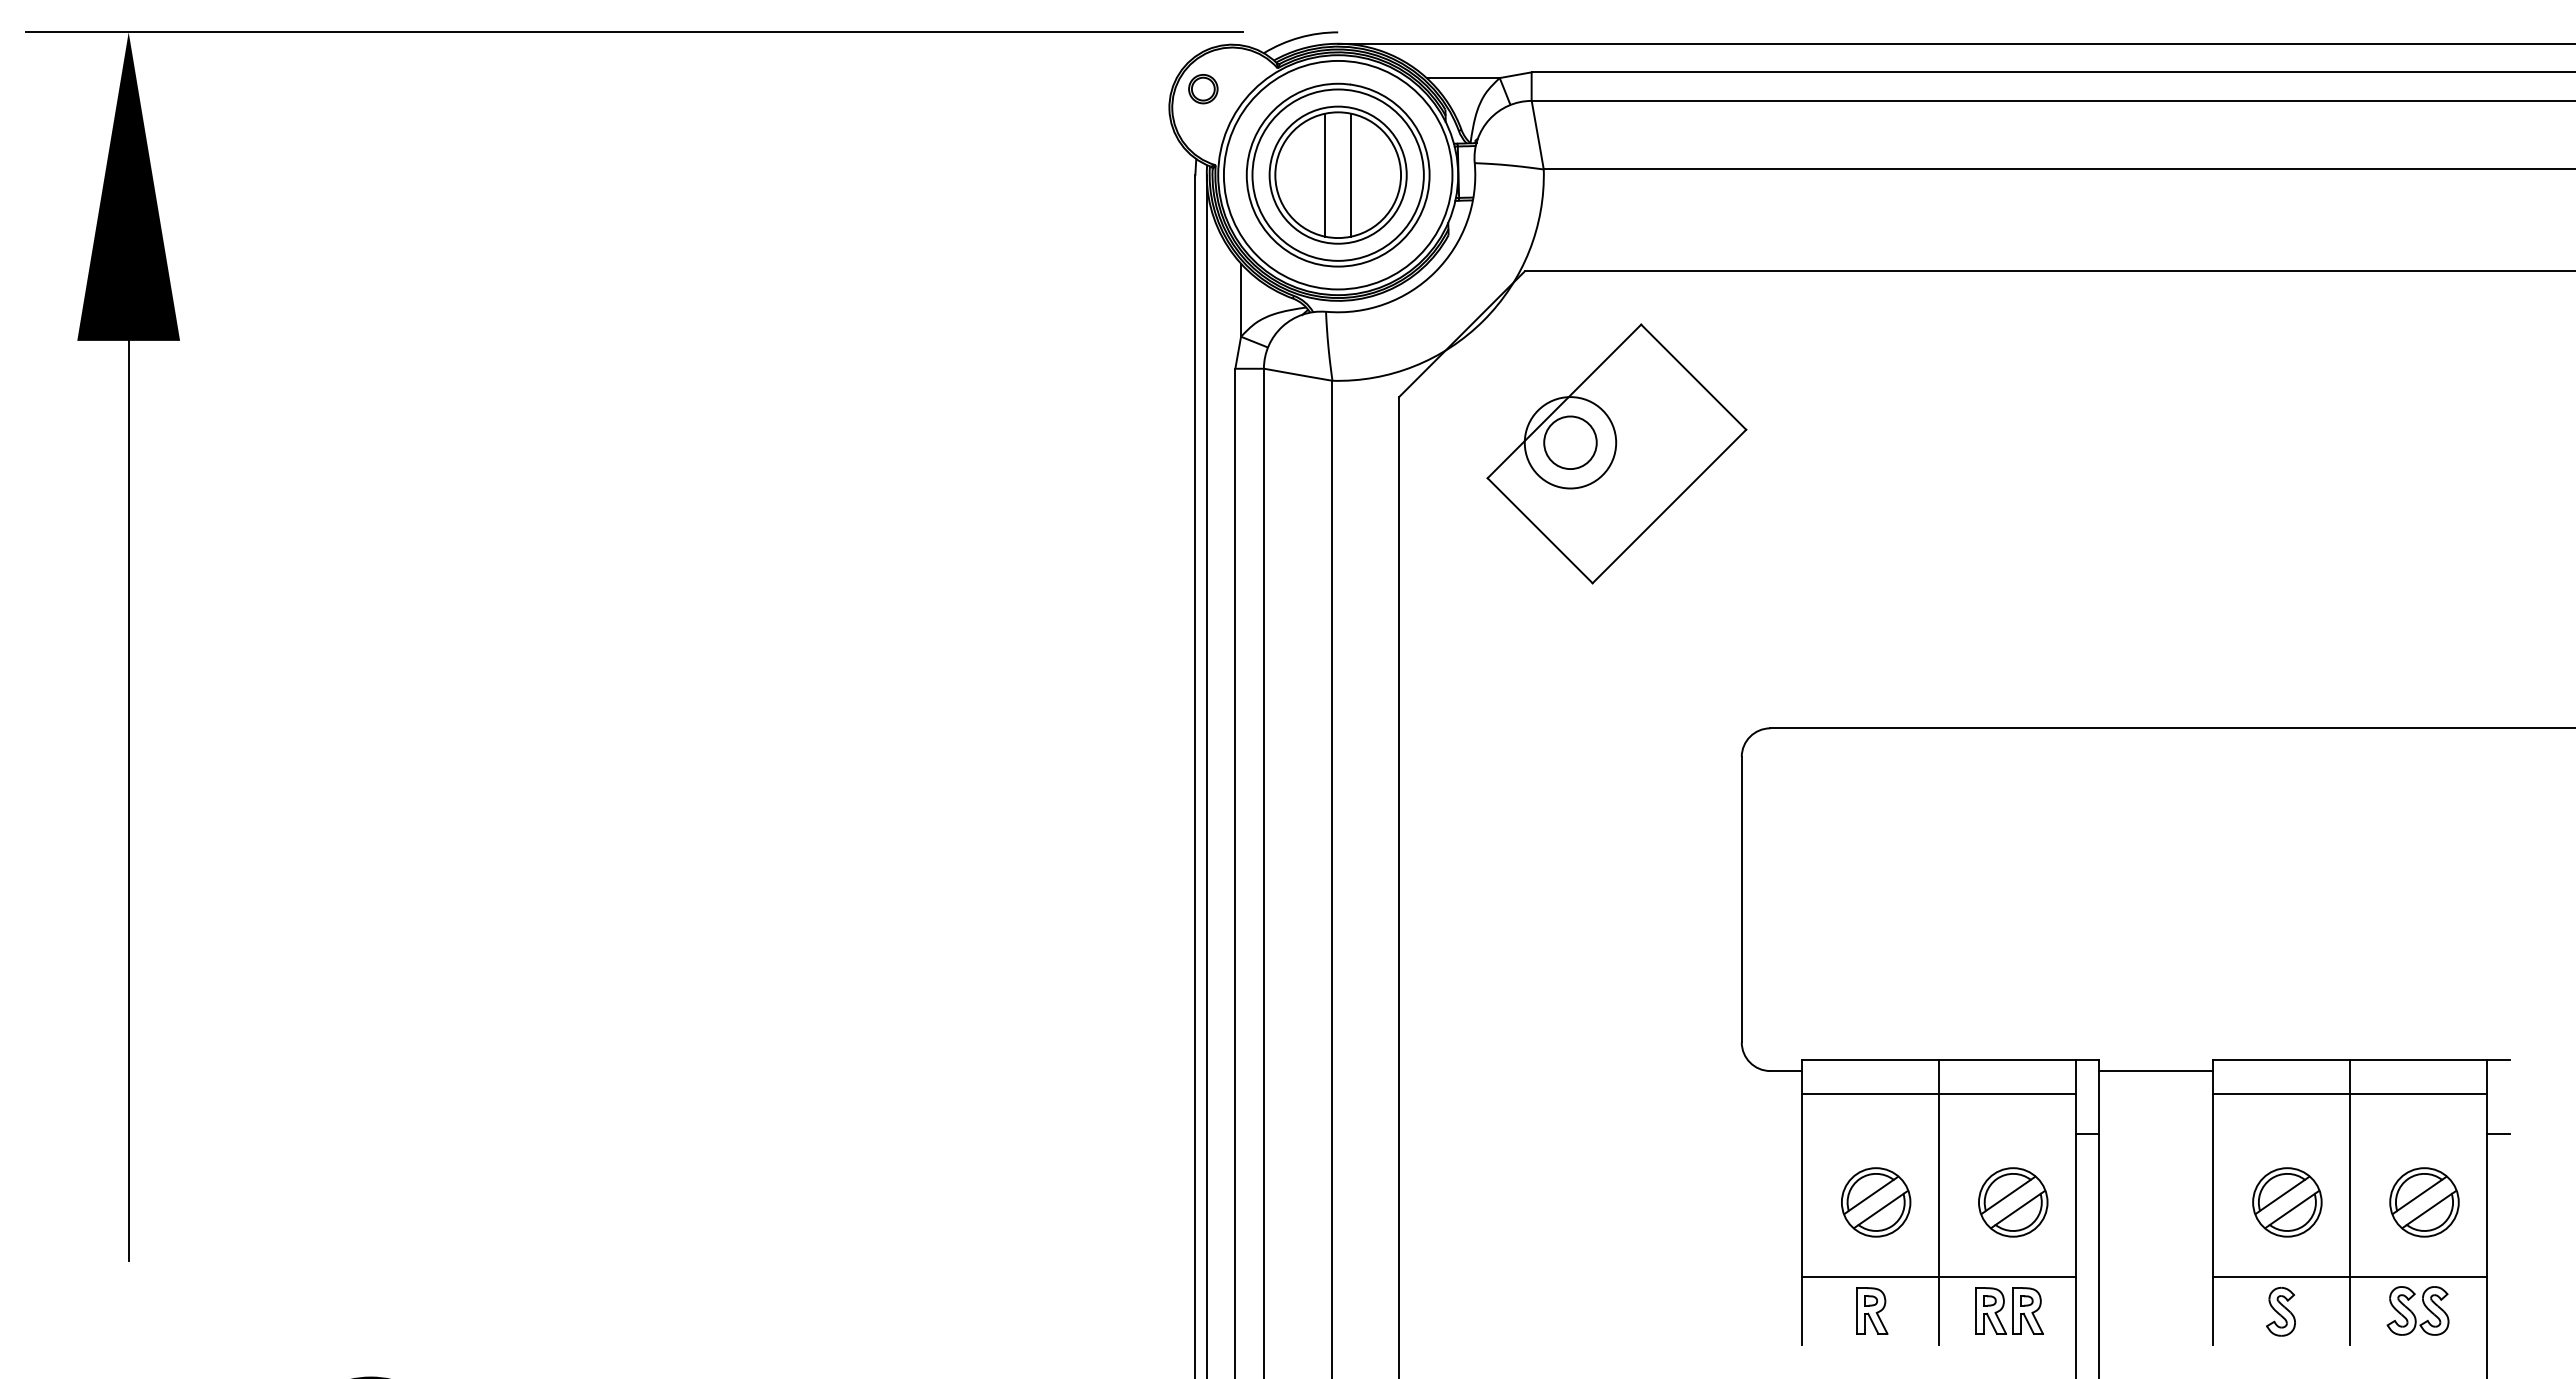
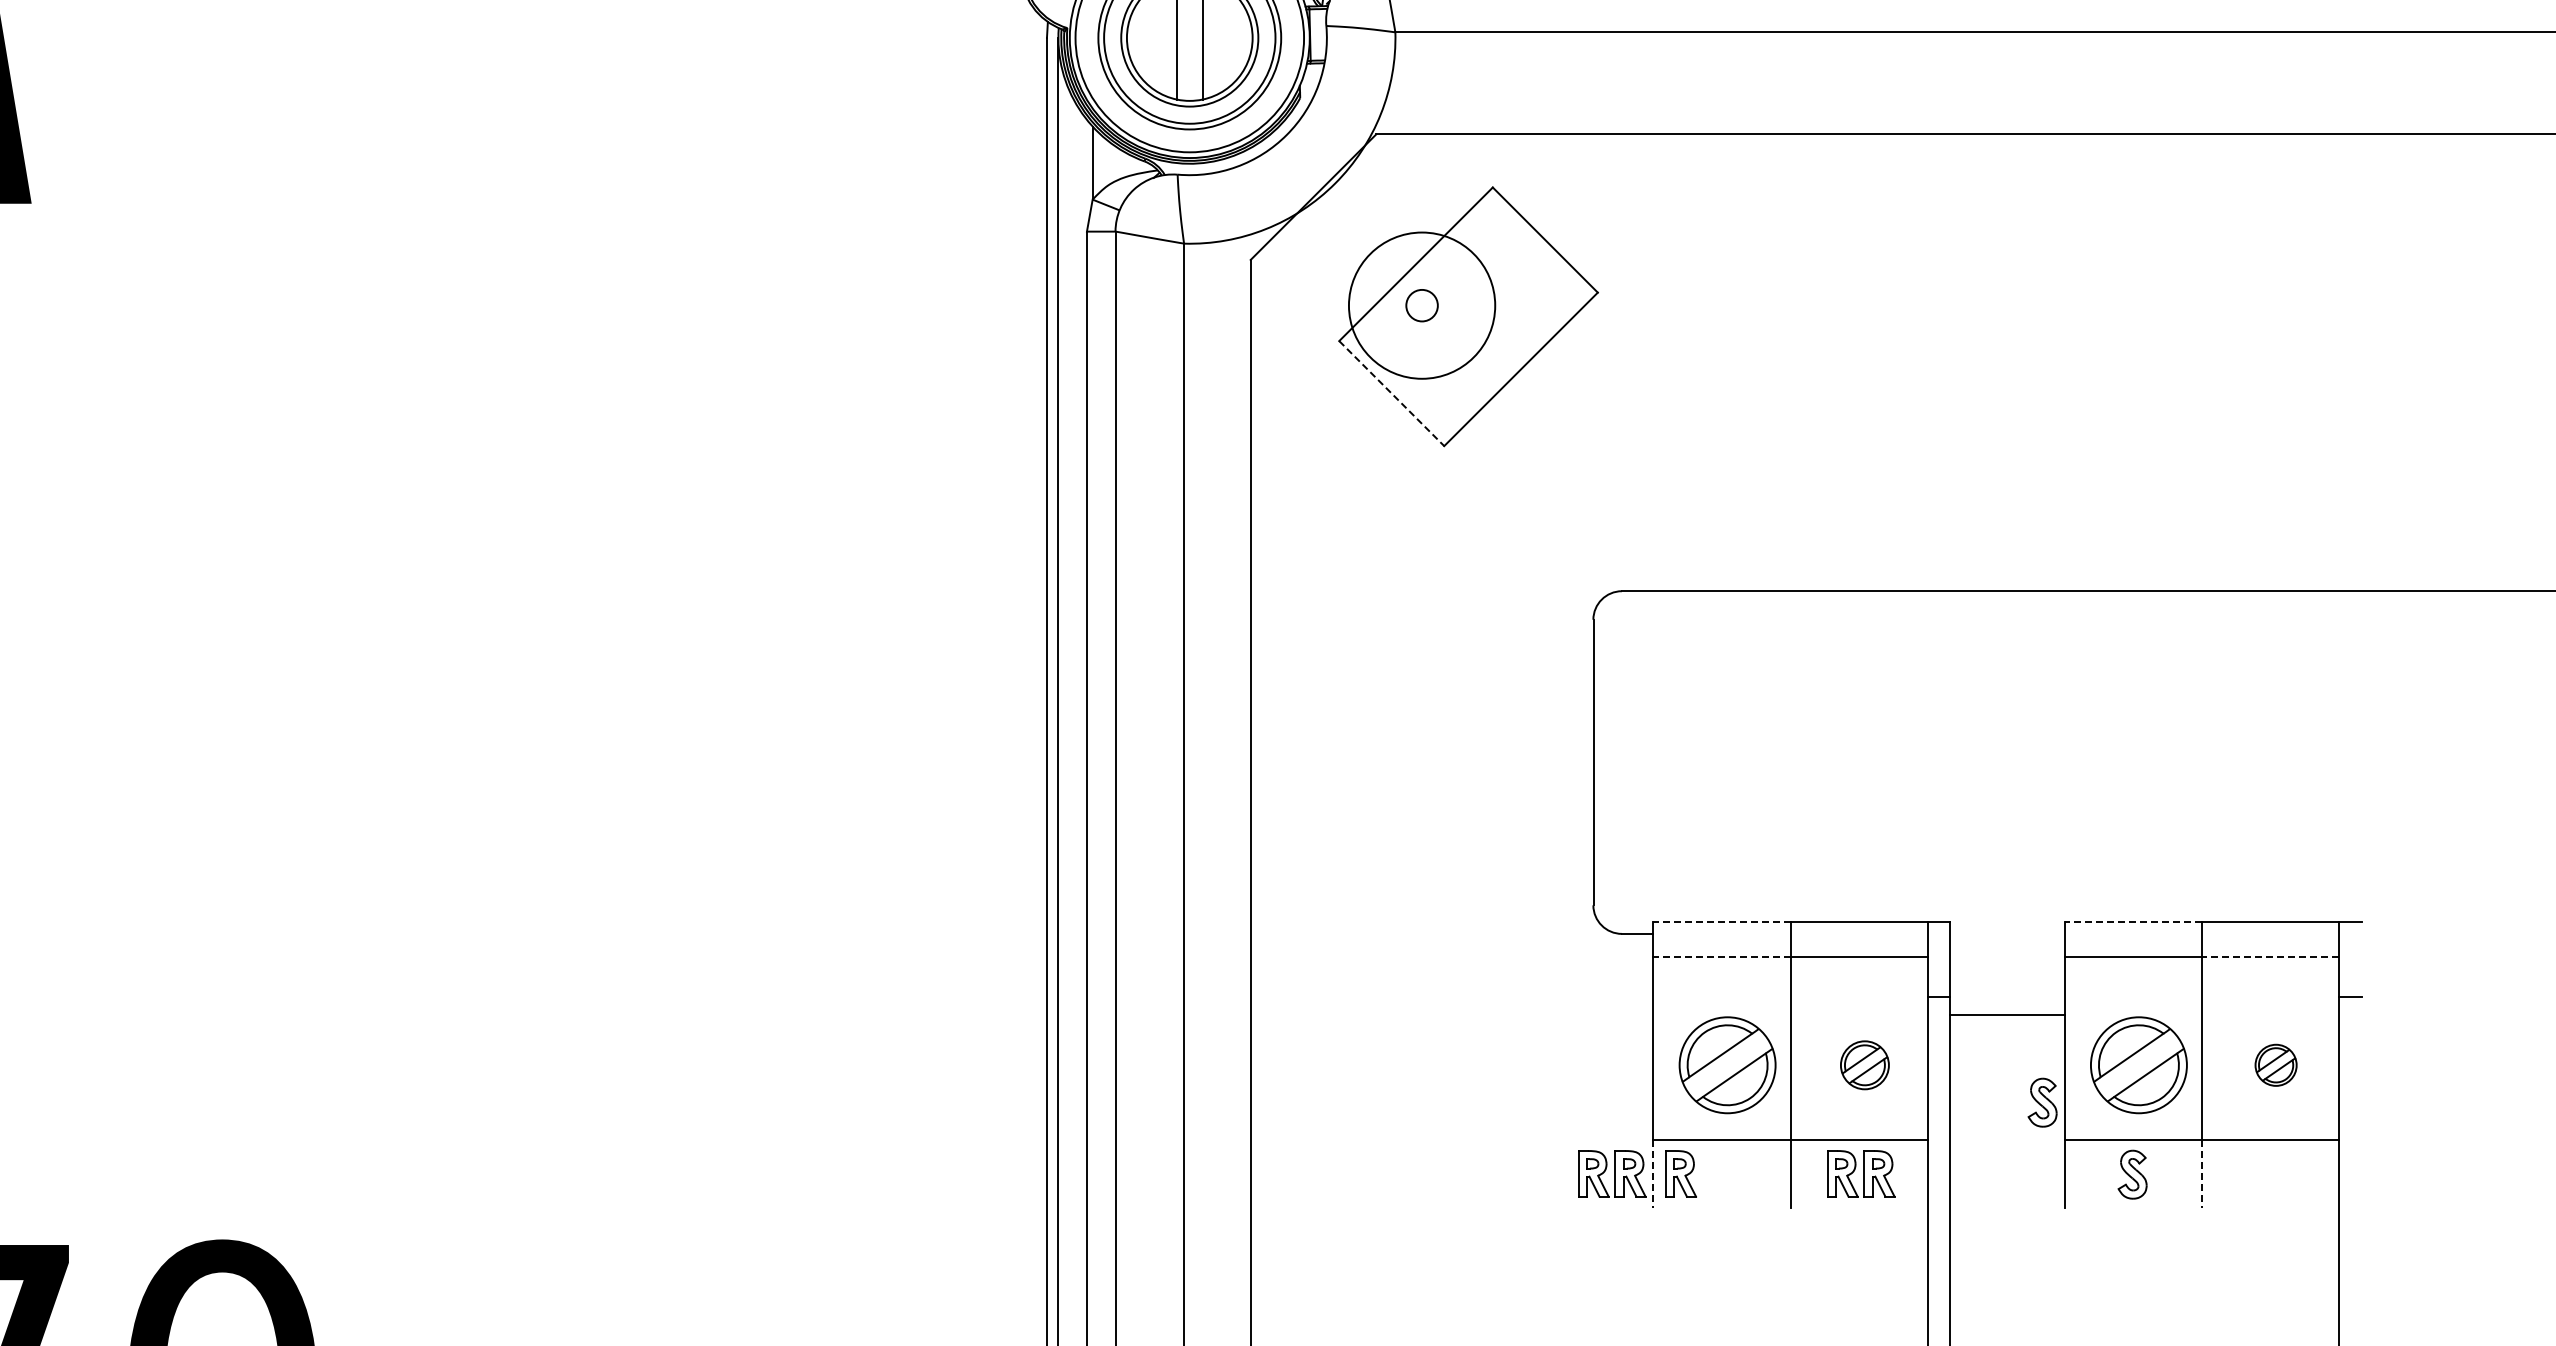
circle: (1570, 442) -> (1422, 305), size x0.6
circle: (1570, 442) -> (1422, 305), size x1.6
line: (1540, 531) -> (1392, 394), solid -> dashed
line: (1870, 1059) -> (1722, 922), solid -> dashed
line: (2281, 1059) -> (2133, 922), solid -> dashed
line: (2155, 1071) -> (2007, 1015), moved
line: (1870, 1093) -> (1722, 956), solid -> dashed
line: (2418, 1093) -> (2270, 956), solid -> dashed
part: (1876, 1202) -> (1728, 1065), size x1.4
part: (2013, 1202) -> (1865, 1065), size x0.7
part: (2287, 1202) -> (2139, 1065), size x1.4
part: (2424, 1202) -> (2276, 1065), size x0.6
part: (2190, 1239) -> (2042, 1102), added
part: (1760, 1310) -> (1612, 1173), added
part: (1872, 1310) -> (1681, 1173), moved
part: (2417, 1310) -> (2269, 1173), removed
line: (1801, 1311) -> (1653, 1174), solid -> dashed
line: (2350, 1311) -> (2202, 1174), solid -> dashed

